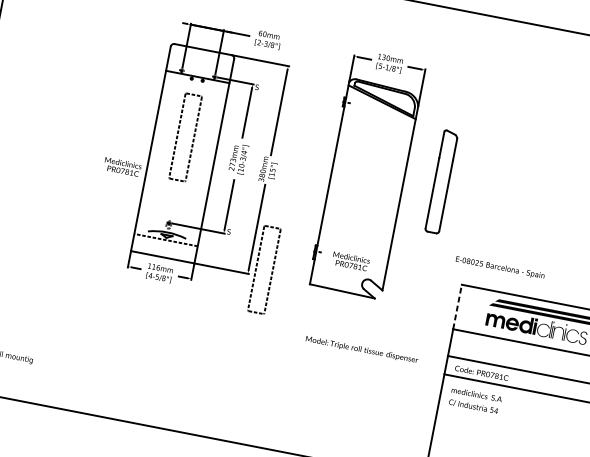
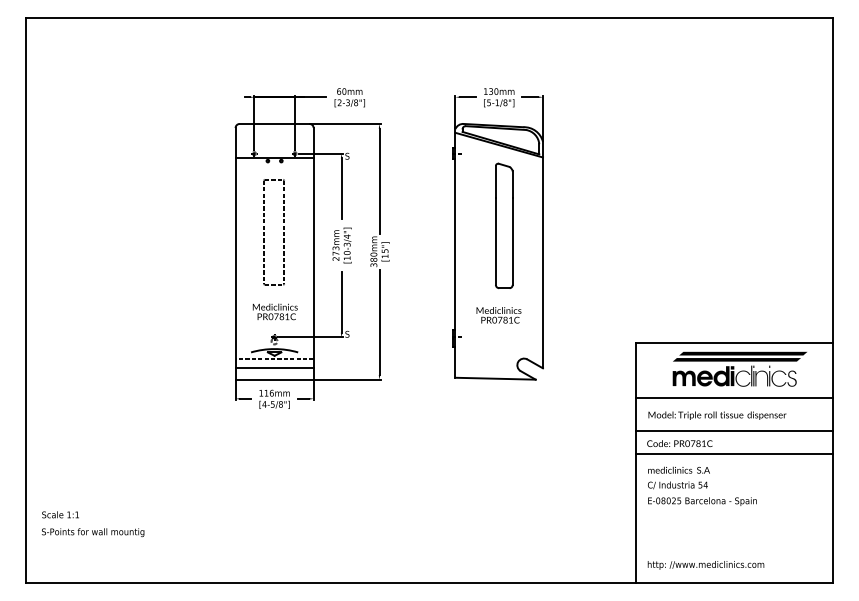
text: (122, 166) -> (274, 311), moved
part: (442, 181) -> (504, 225), moved
line: (164, 248) -> (274, 368), added
text: (350, 261) -> (498, 315), moved
text: (500, 267) -> (702, 501), moved
part: (256, 268) -> (388, 371), removed
line: (457, 306) -> (635, 370), dashed -> solid
text: (362, 349) -> (717, 415), moved

